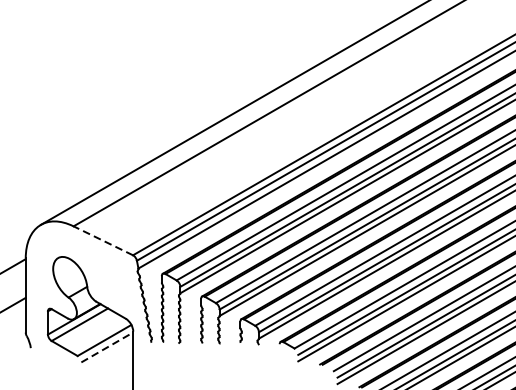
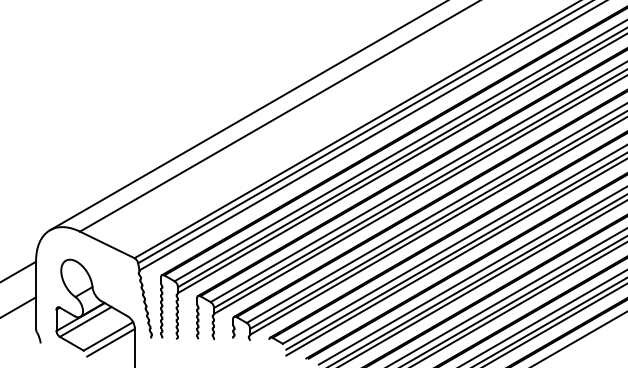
line: (102, 240) -> (106, 244), dashed -> solid
line: (106, 347) -> (110, 342), dashed -> solid

